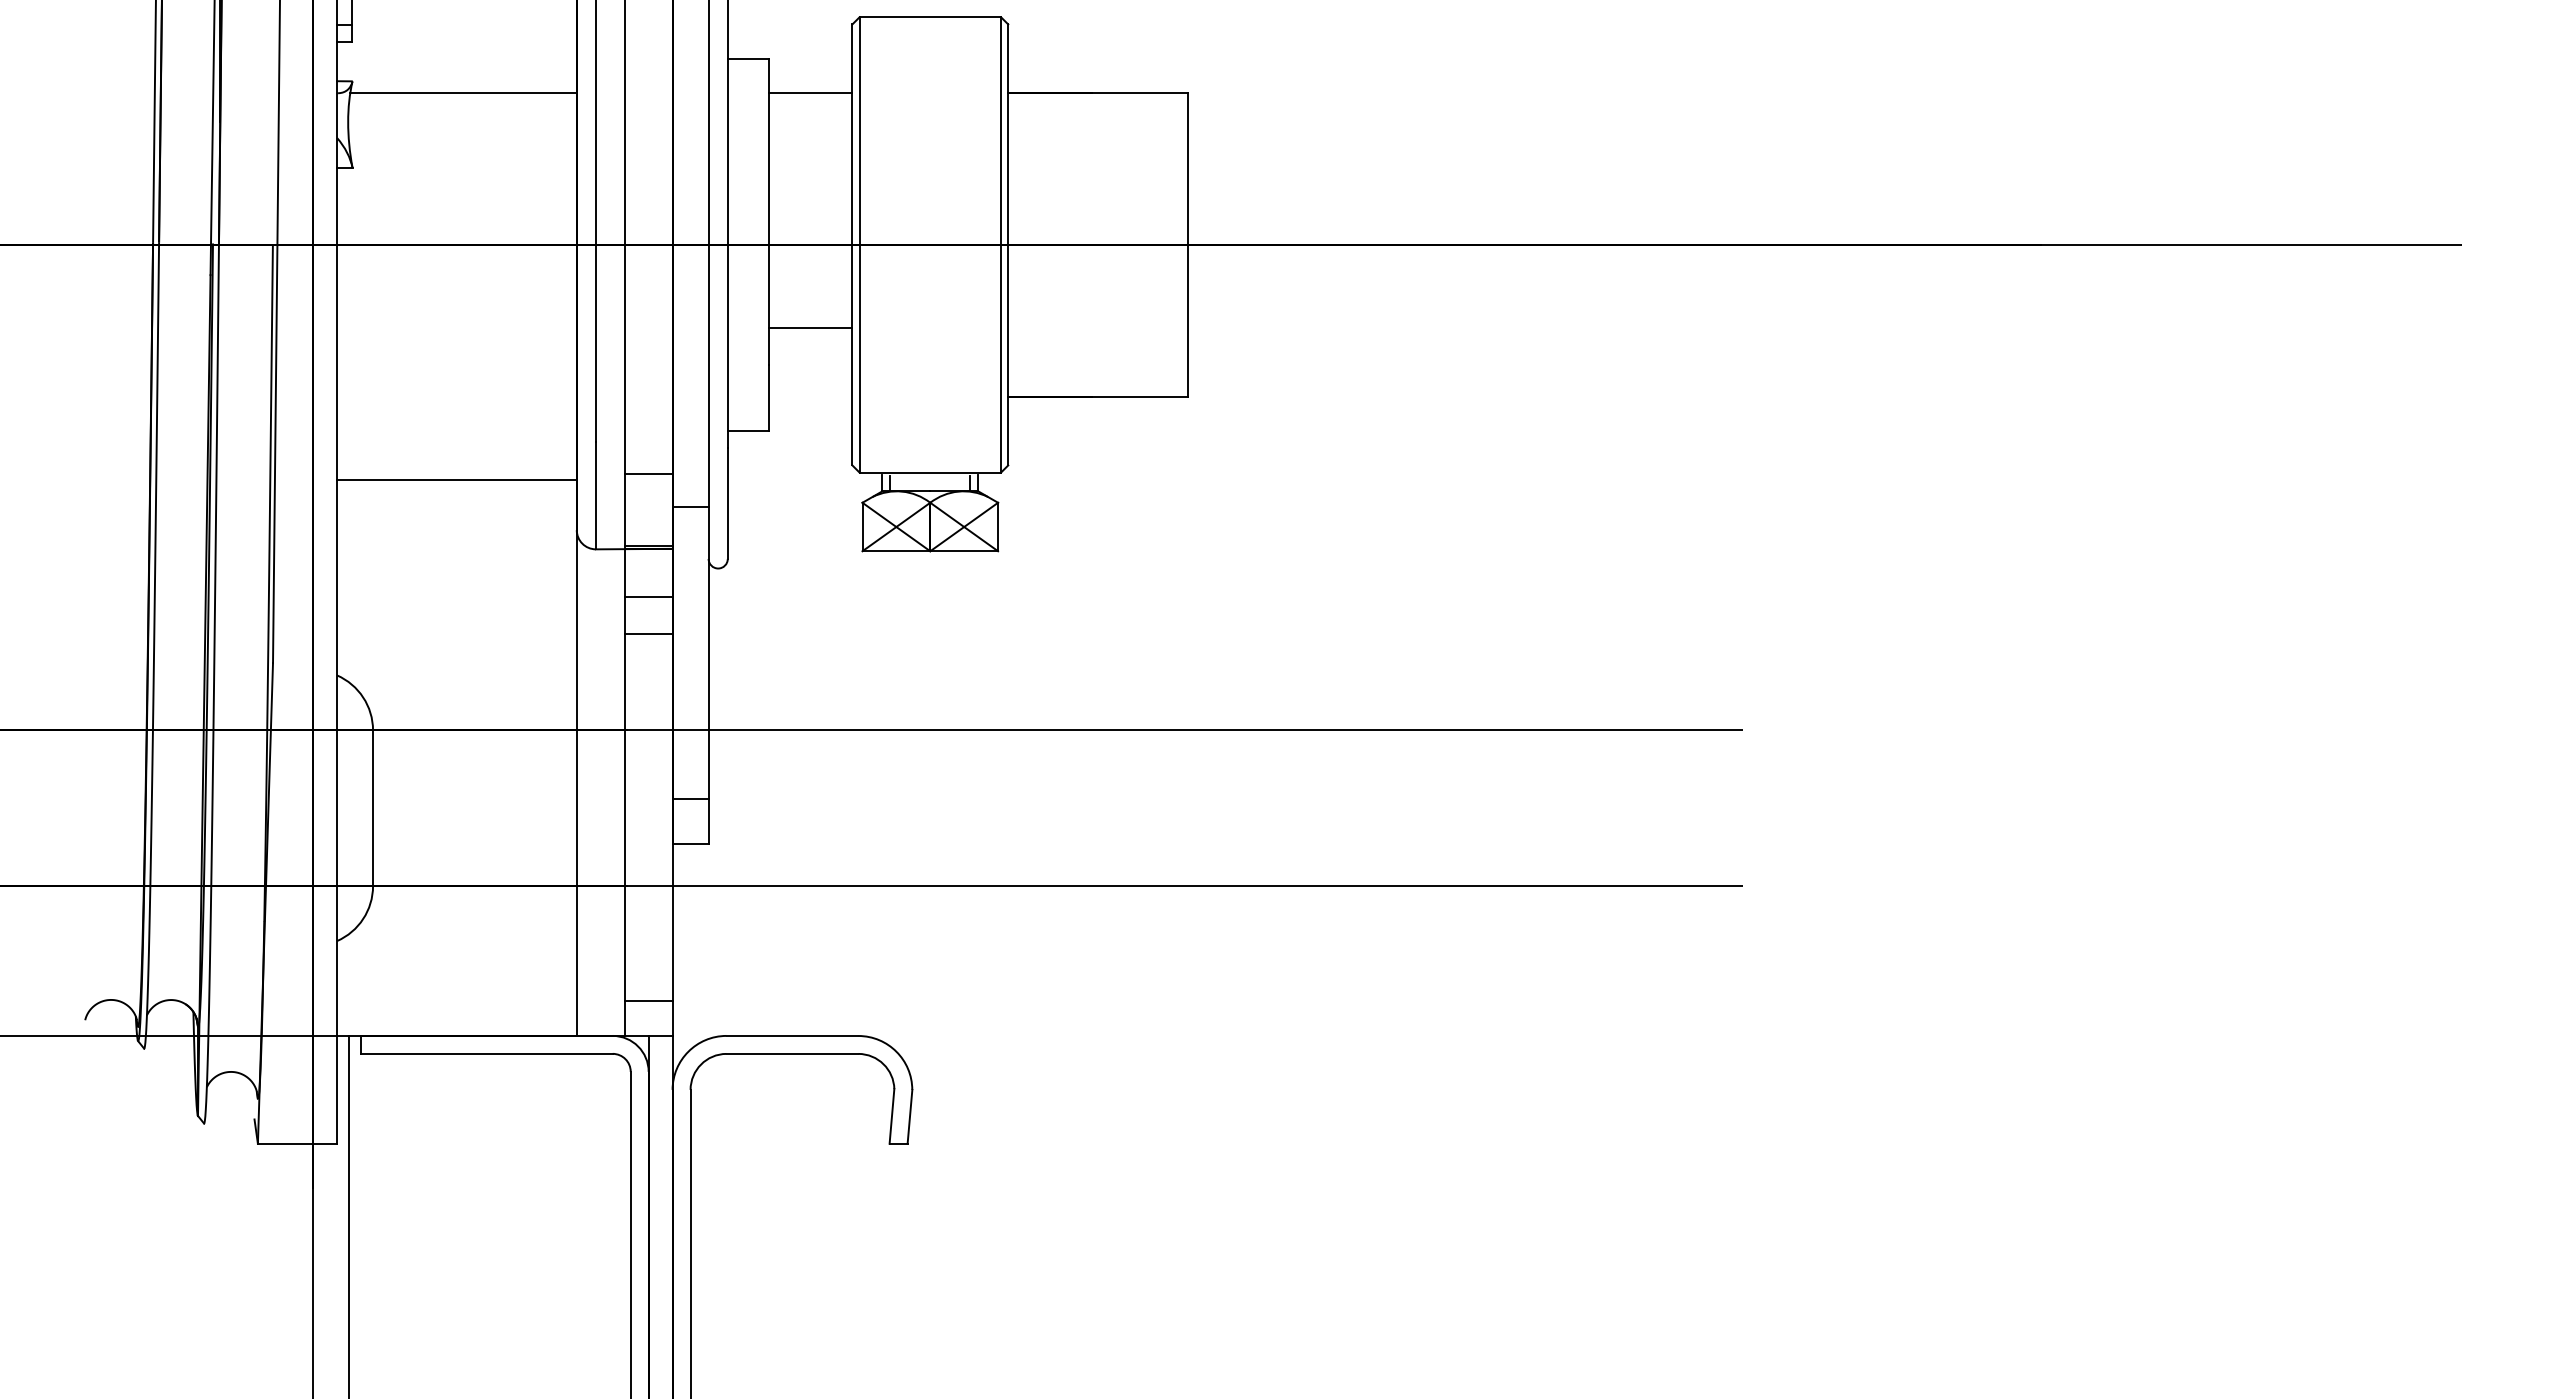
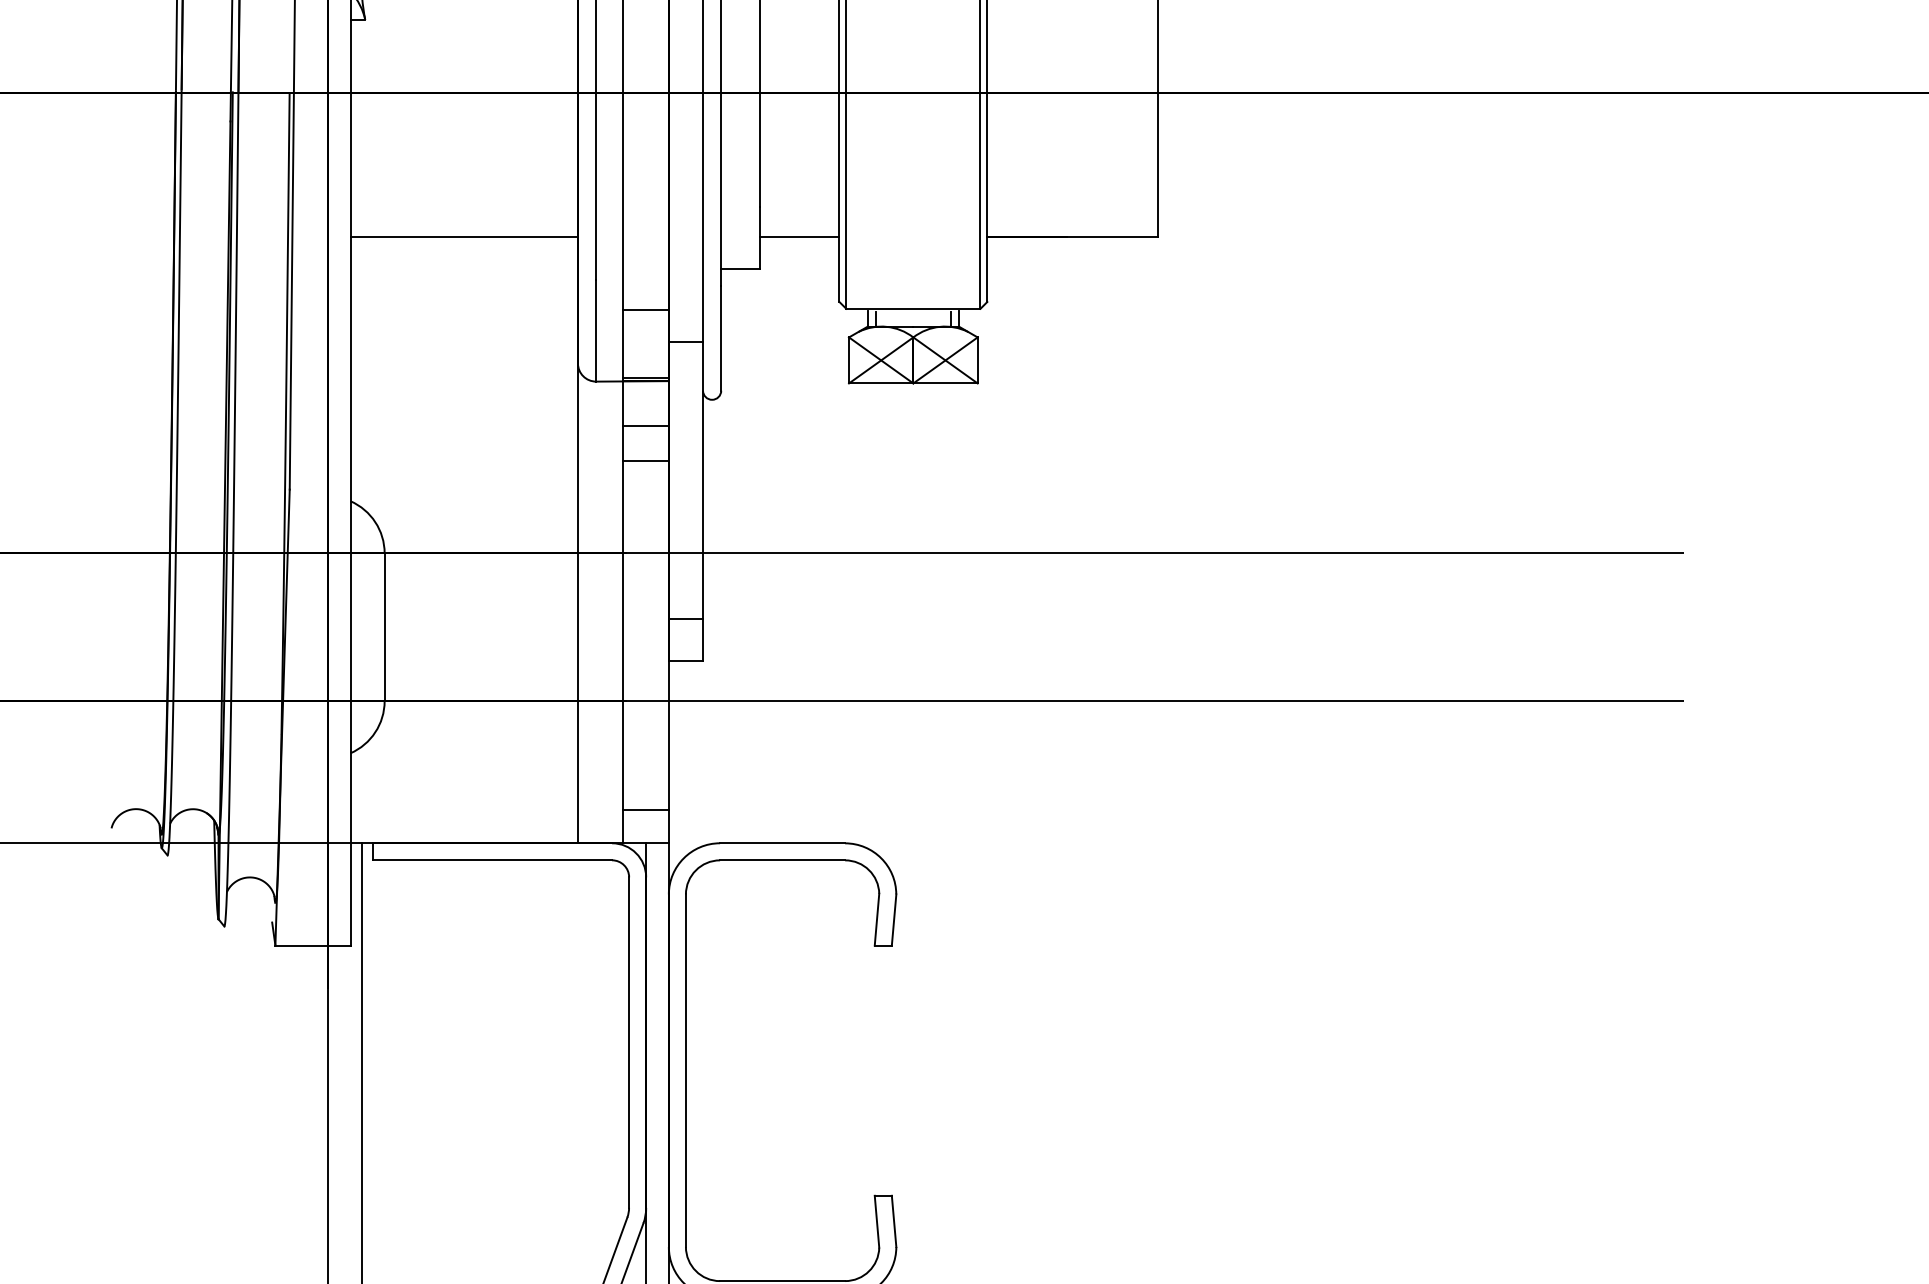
line: (810, 328) -> (799, 237), moved
line: (456, 480) -> (463, 237), moved

